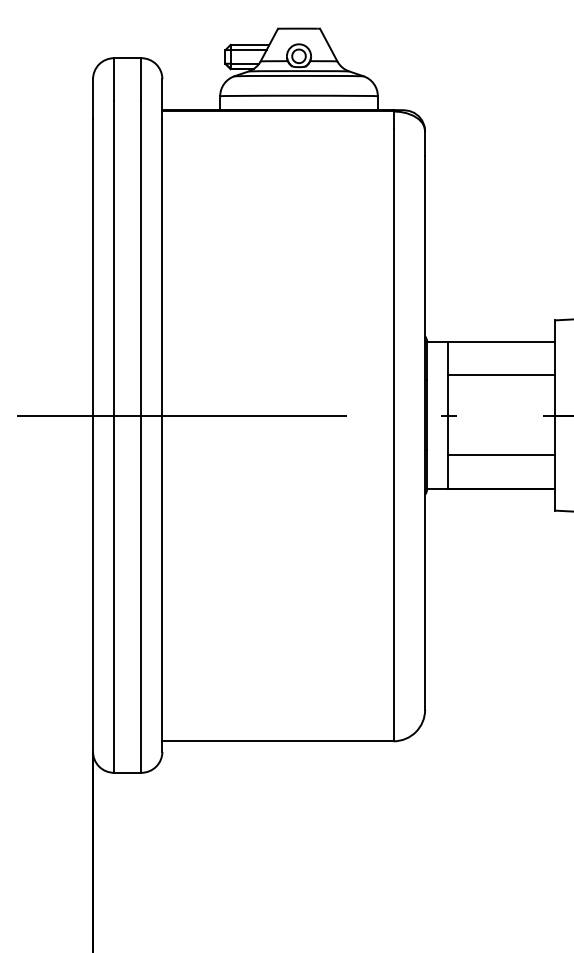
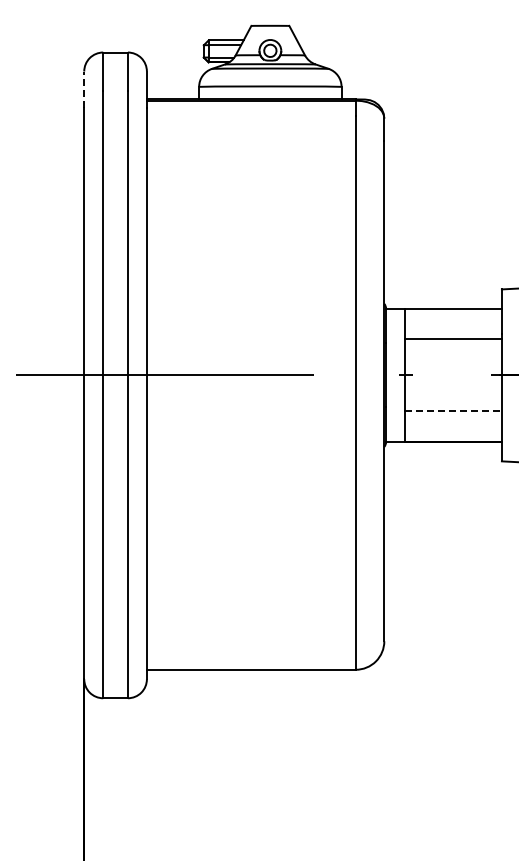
line: (93, 99) -> (84, 89), solid -> dashed
line: (502, 454) -> (454, 410), solid -> dashed

